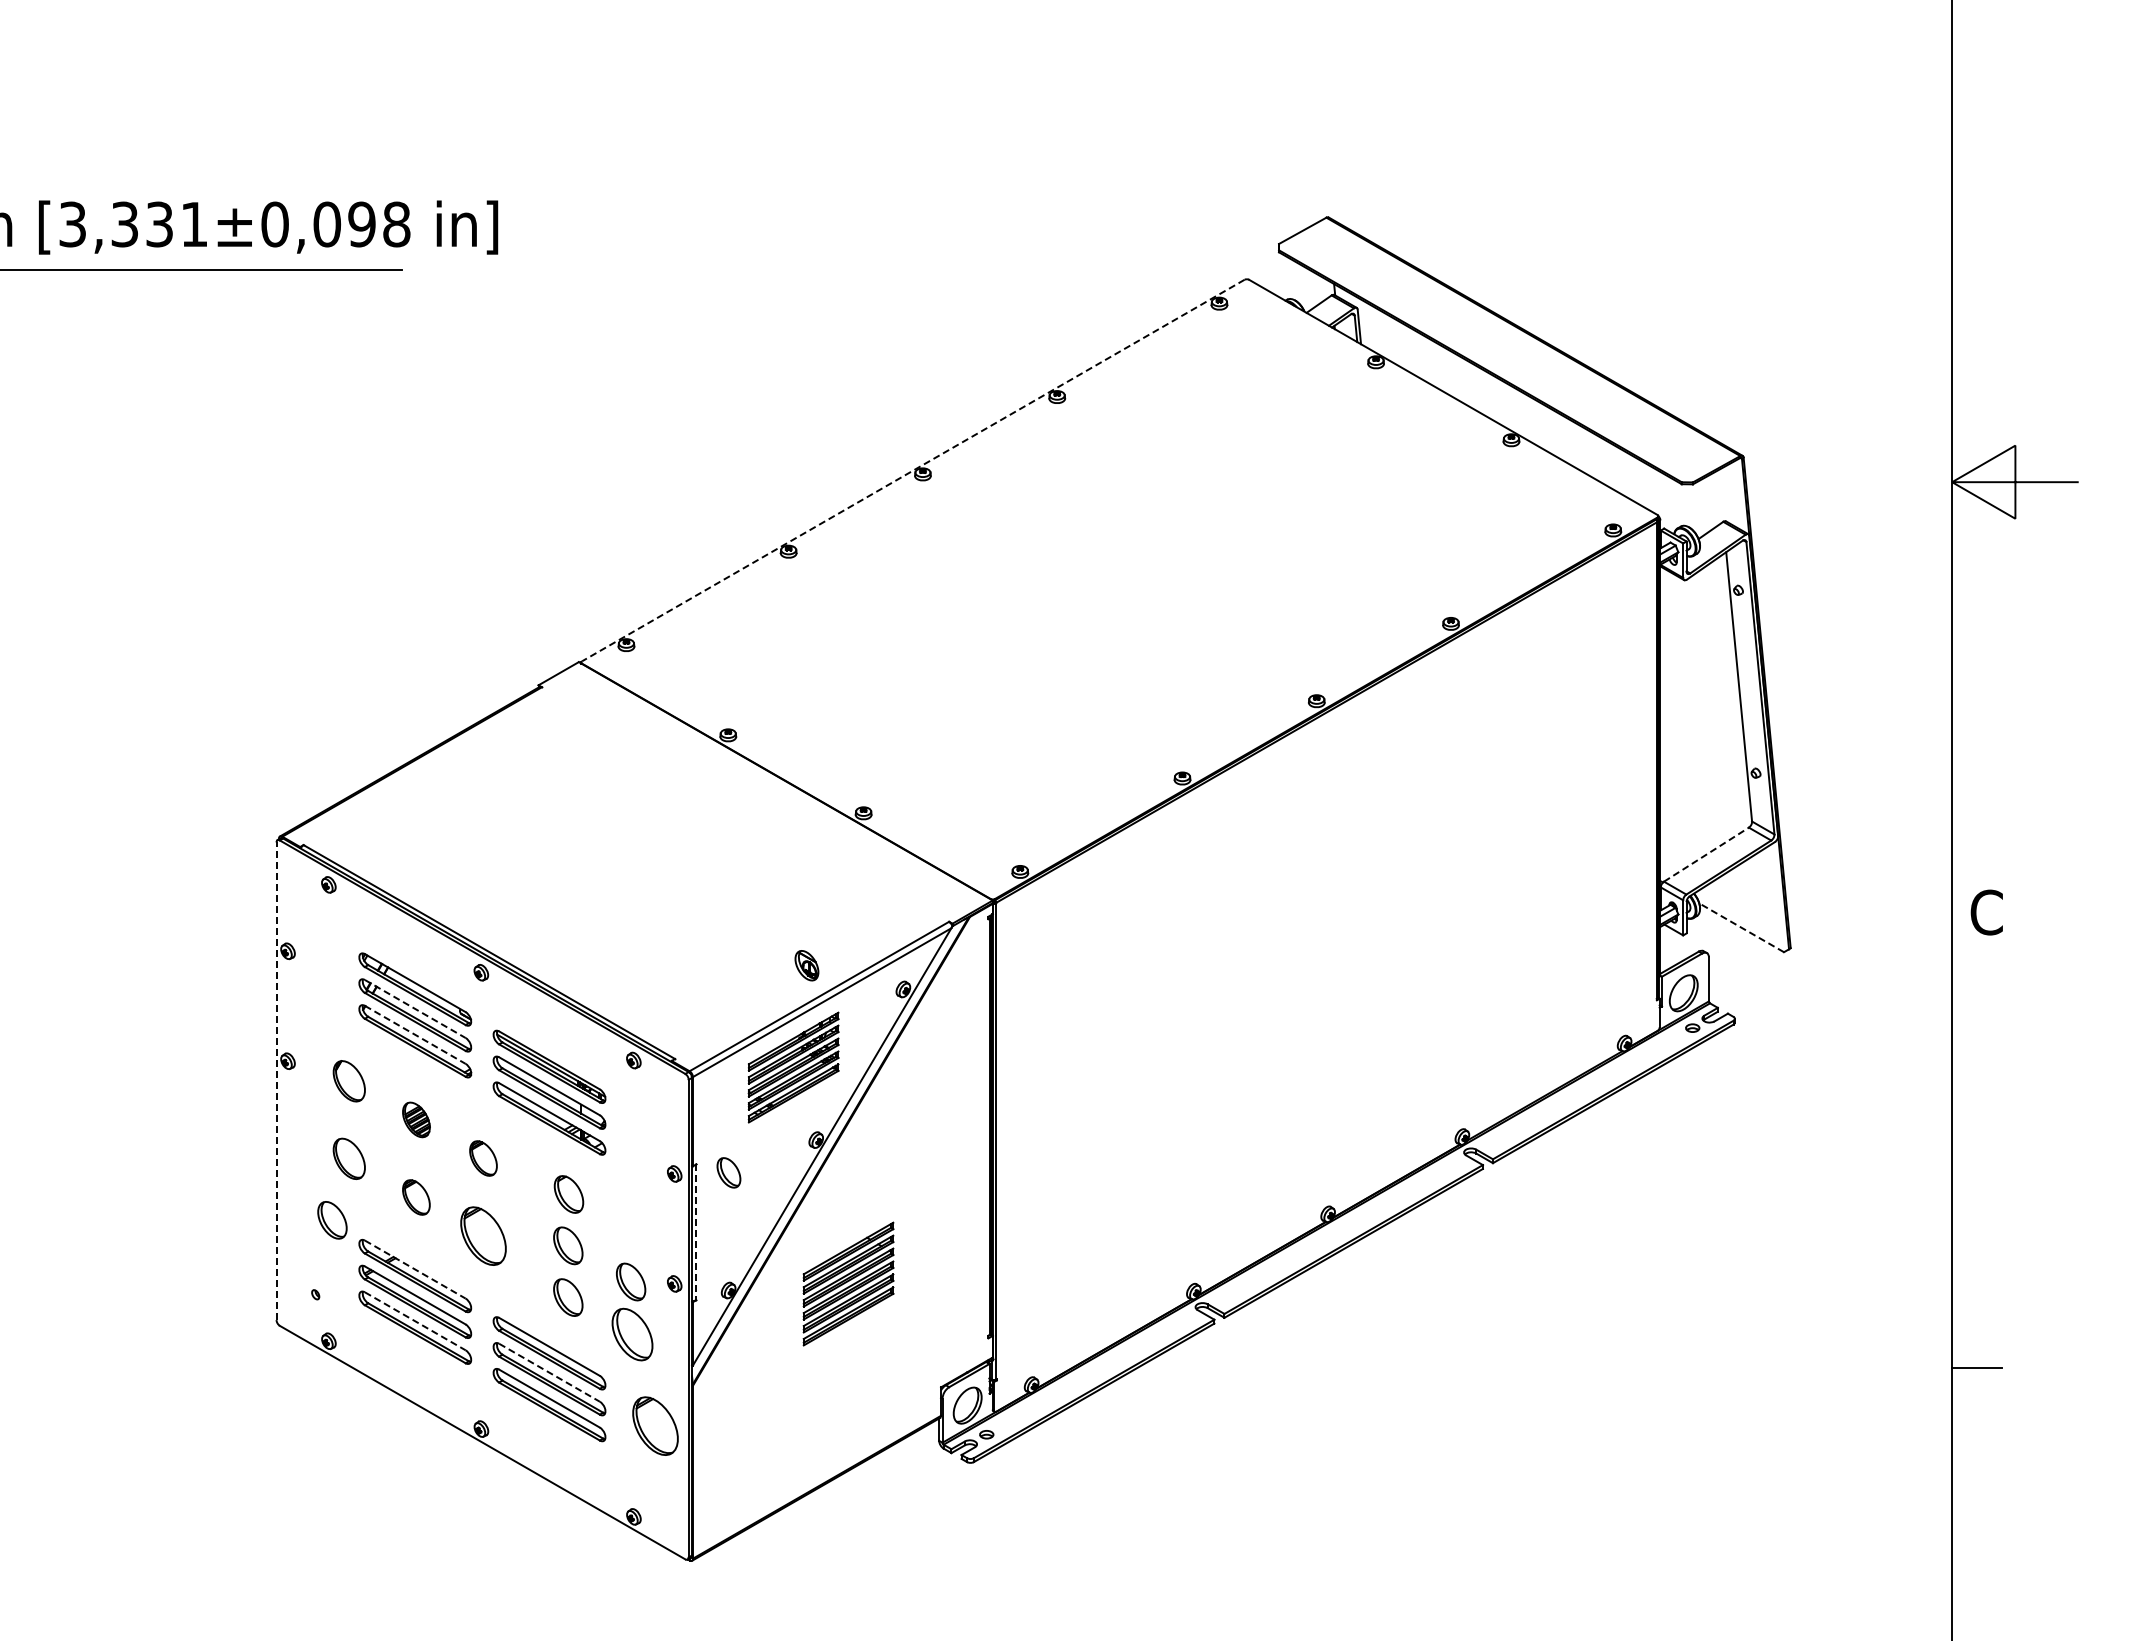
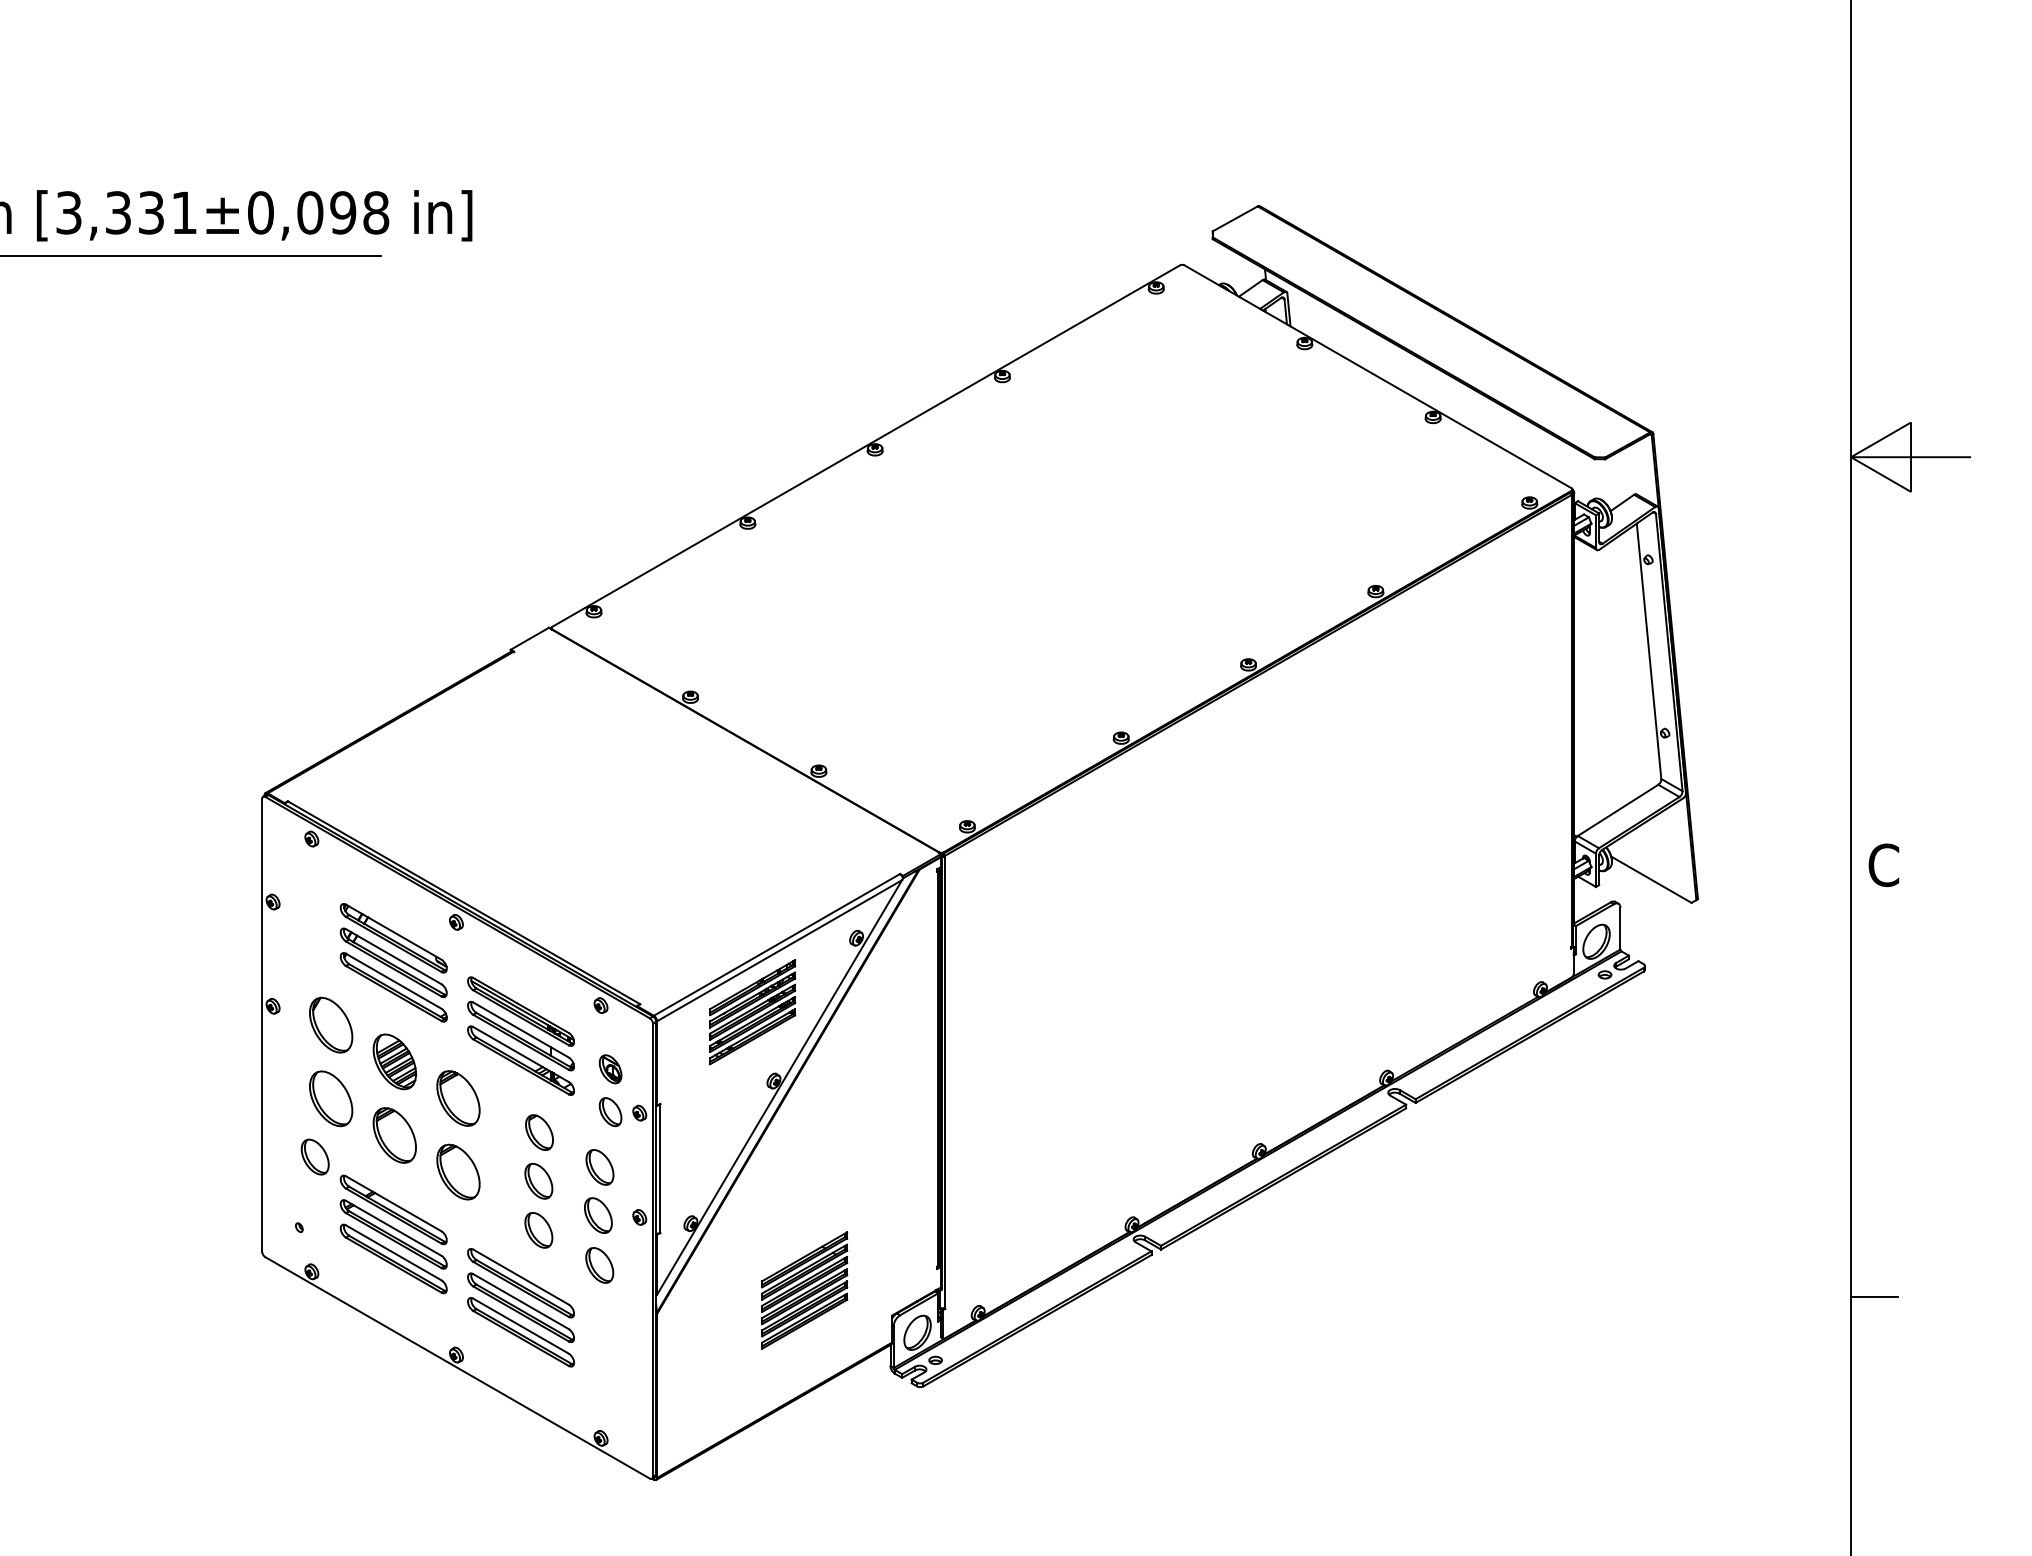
line: (913, 470) -> (866, 446), dashed -> solid
line: (1706, 854) -> (1618, 810), dashed -> solid
line: (1741, 927) -> (1651, 879), dashed -> solid
part: (806, 965) -> (610, 1069), moved
line: (415, 1009) -> (393, 957), dashed -> solid
line: (415, 1035) -> (393, 981), dashed -> solid
line: (276, 1081) -> (262, 1025), dashed -> solid
part: (349, 1081) -> (331, 1025), size x1.43
part: (416, 1119) -> (394, 1061), size x1.67
part: (349, 1158) -> (331, 1098), size x1.43
part: (483, 1158) -> (458, 1098), size x1.67
part: (728, 1172) -> (610, 1111), moved
part: (416, 1197) -> (394, 1135), size x1.67
part: (632, 1230) -> (599, 1166), added
line: (696, 1232) -> (660, 1168), dashed -> solid
line: (415, 1269) -> (393, 1203), dashed -> solid
part: (848, 1283) -> (804, 1290), moved
line: (415, 1321) -> (393, 1253), dashed -> solid
part: (632, 1334) -> (599, 1265), size x0.71
line: (549, 1372) -> (521, 1301), dashed -> solid
part: (655, 1425) -> (621, 1351), removed

